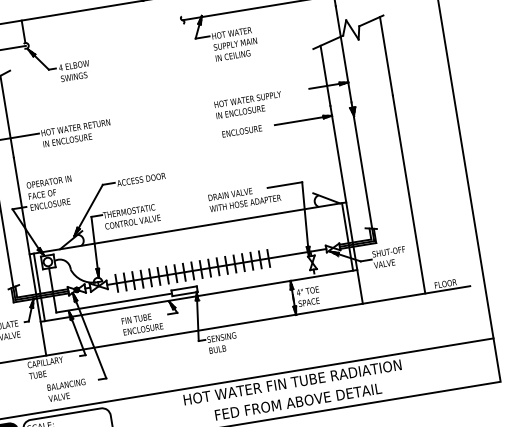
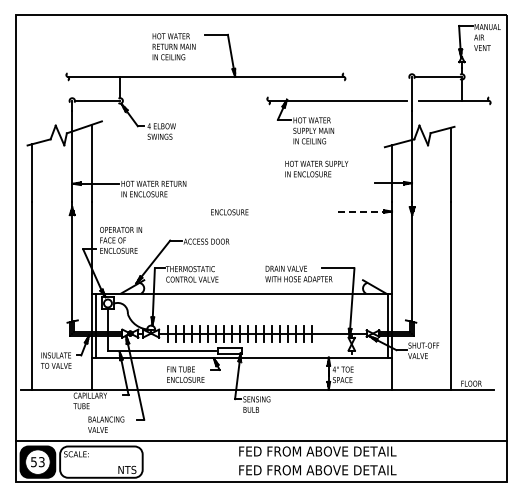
text: (248, 104) -> (316, 168), moved
line: (304, 120) -> (365, 211), solid -> dashed
text: (241, 131) -> (229, 212), moved
text: (292, 382) -> (315, 451), HOT WATER FIN TUBE RADIATION -> FED FROM ABOVE DETAIL

